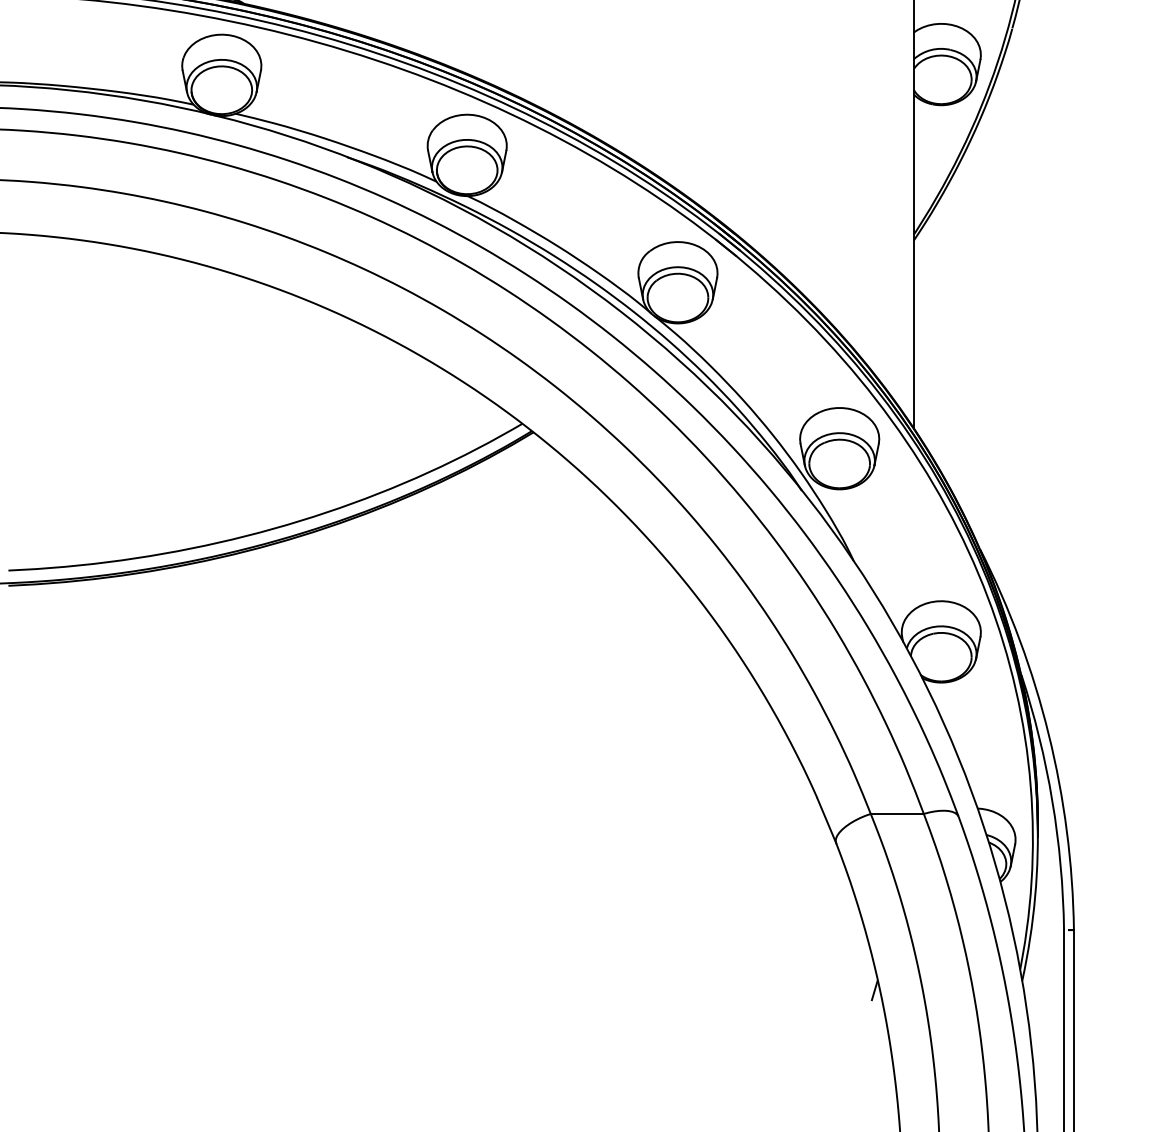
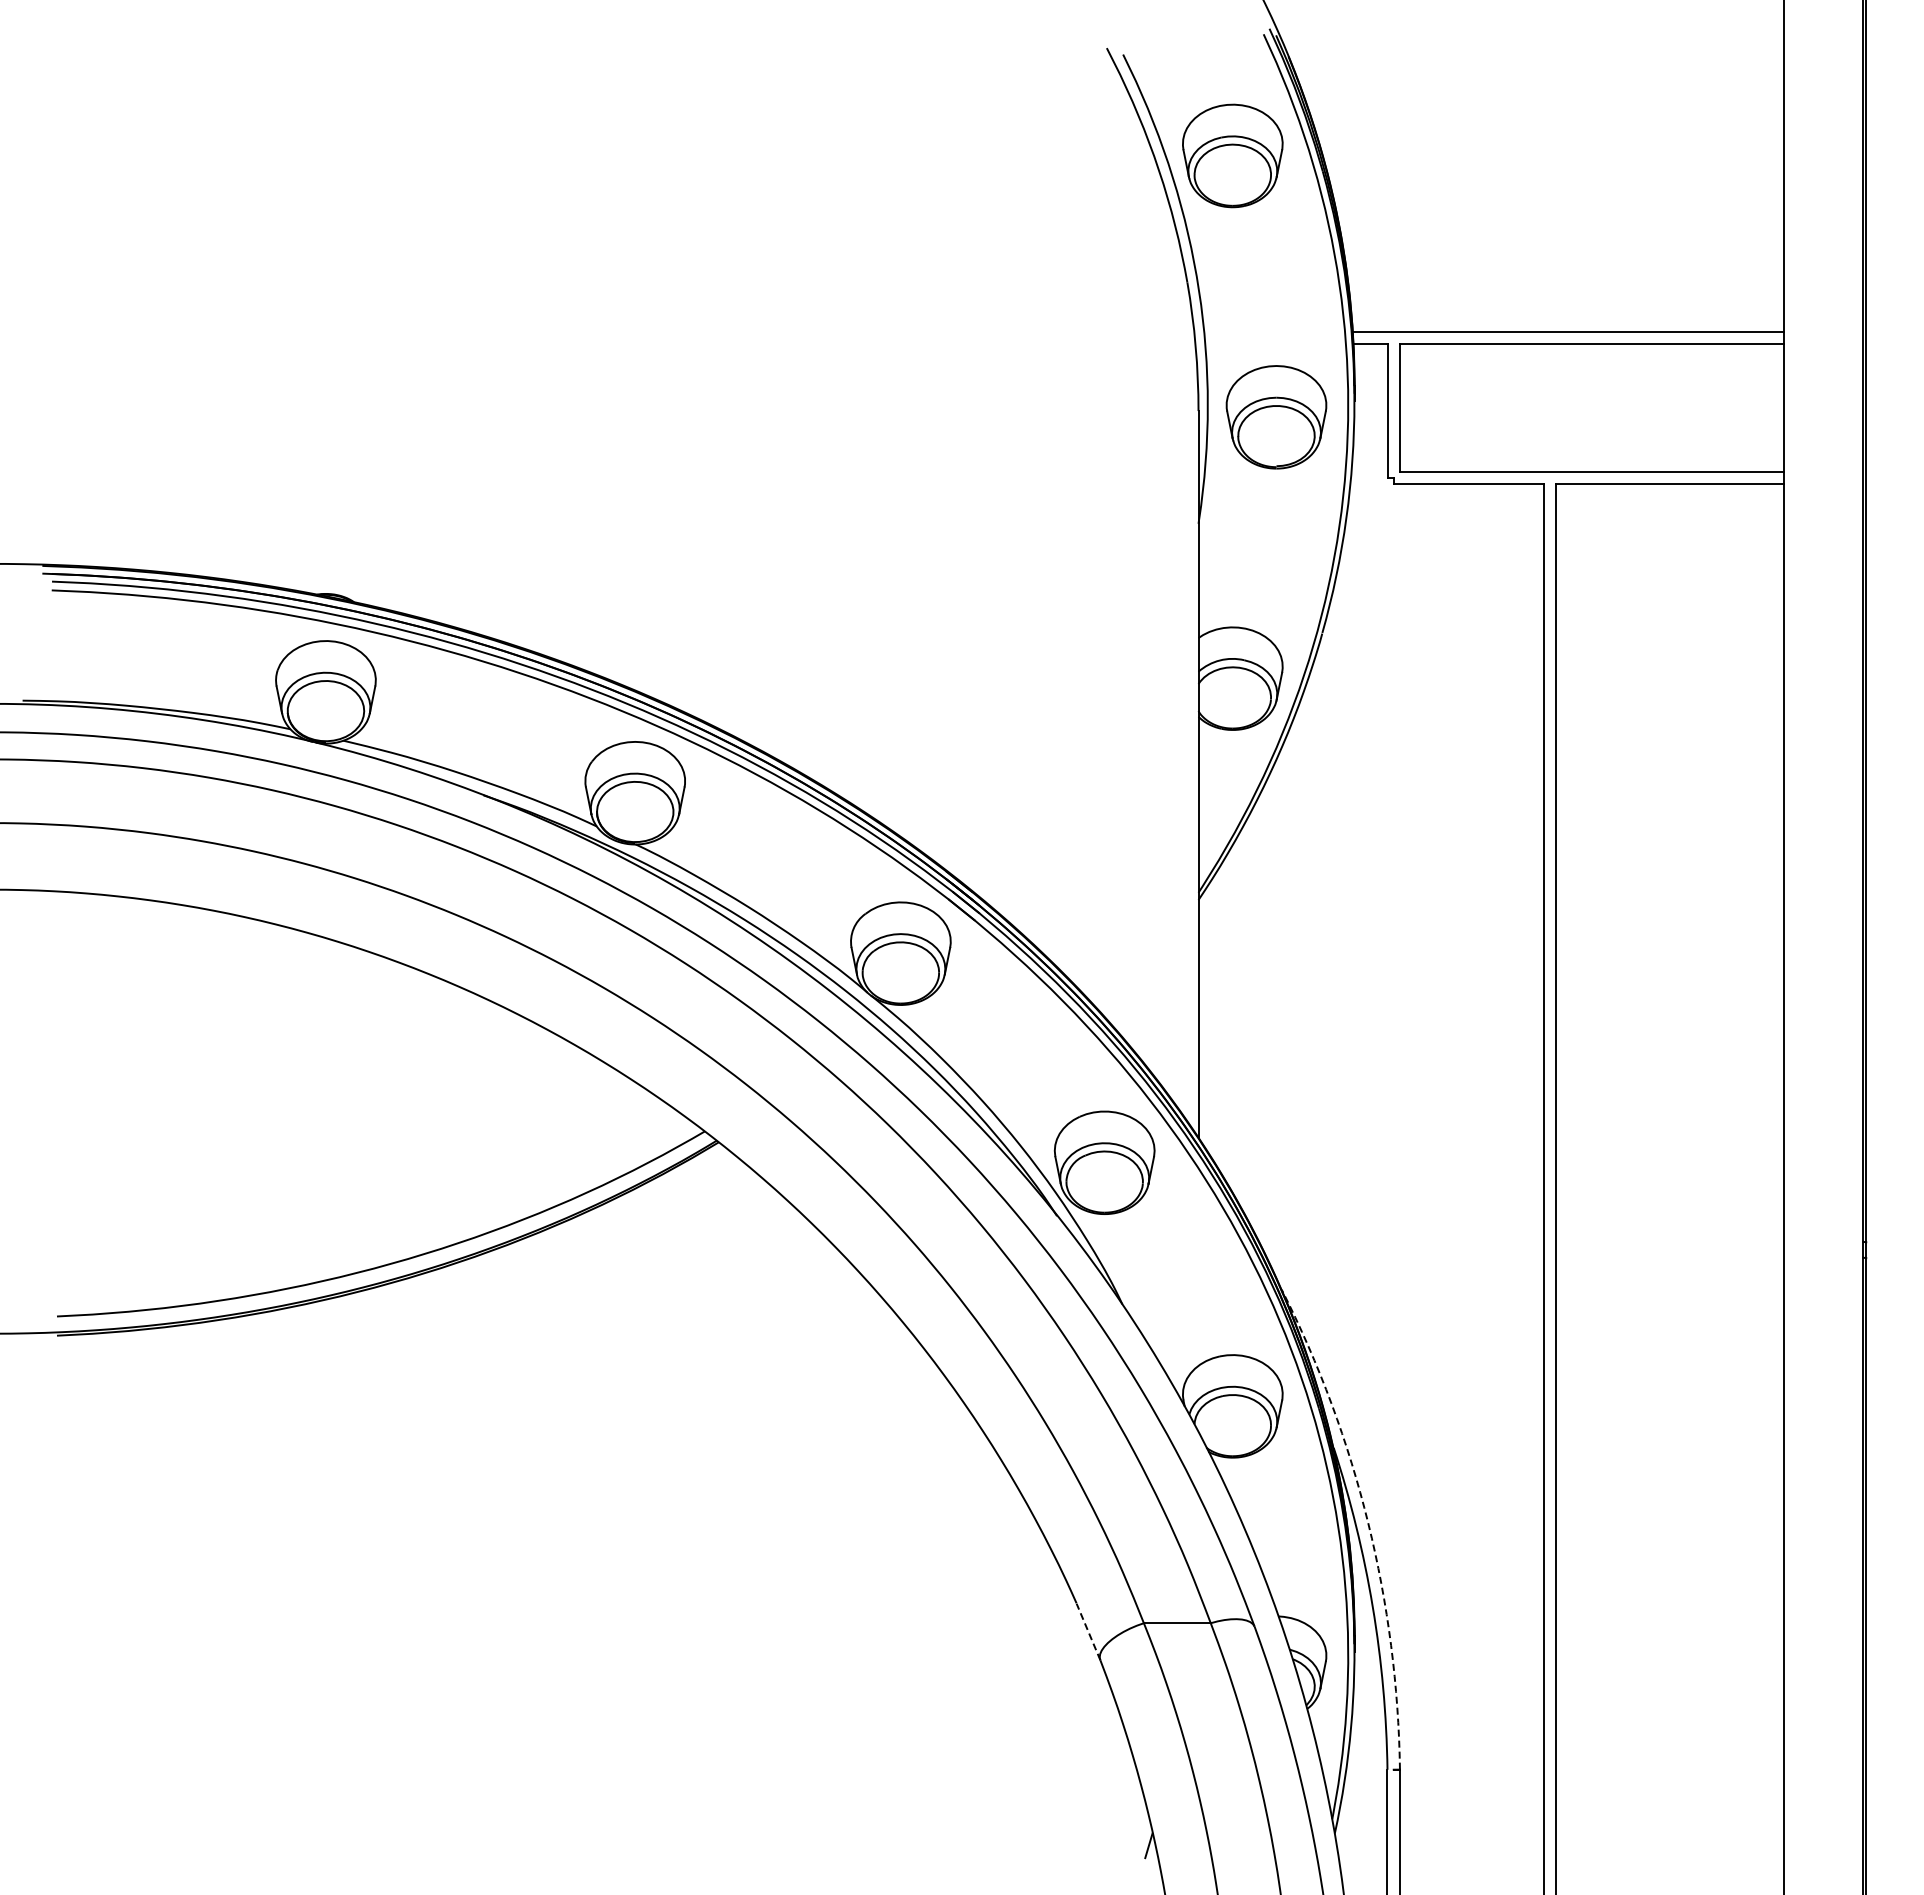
arc: (1048, 734) -> (1368, 1523), solid -> dashed
line: (826, 821) -> (1088, 1632), solid -> dashed

